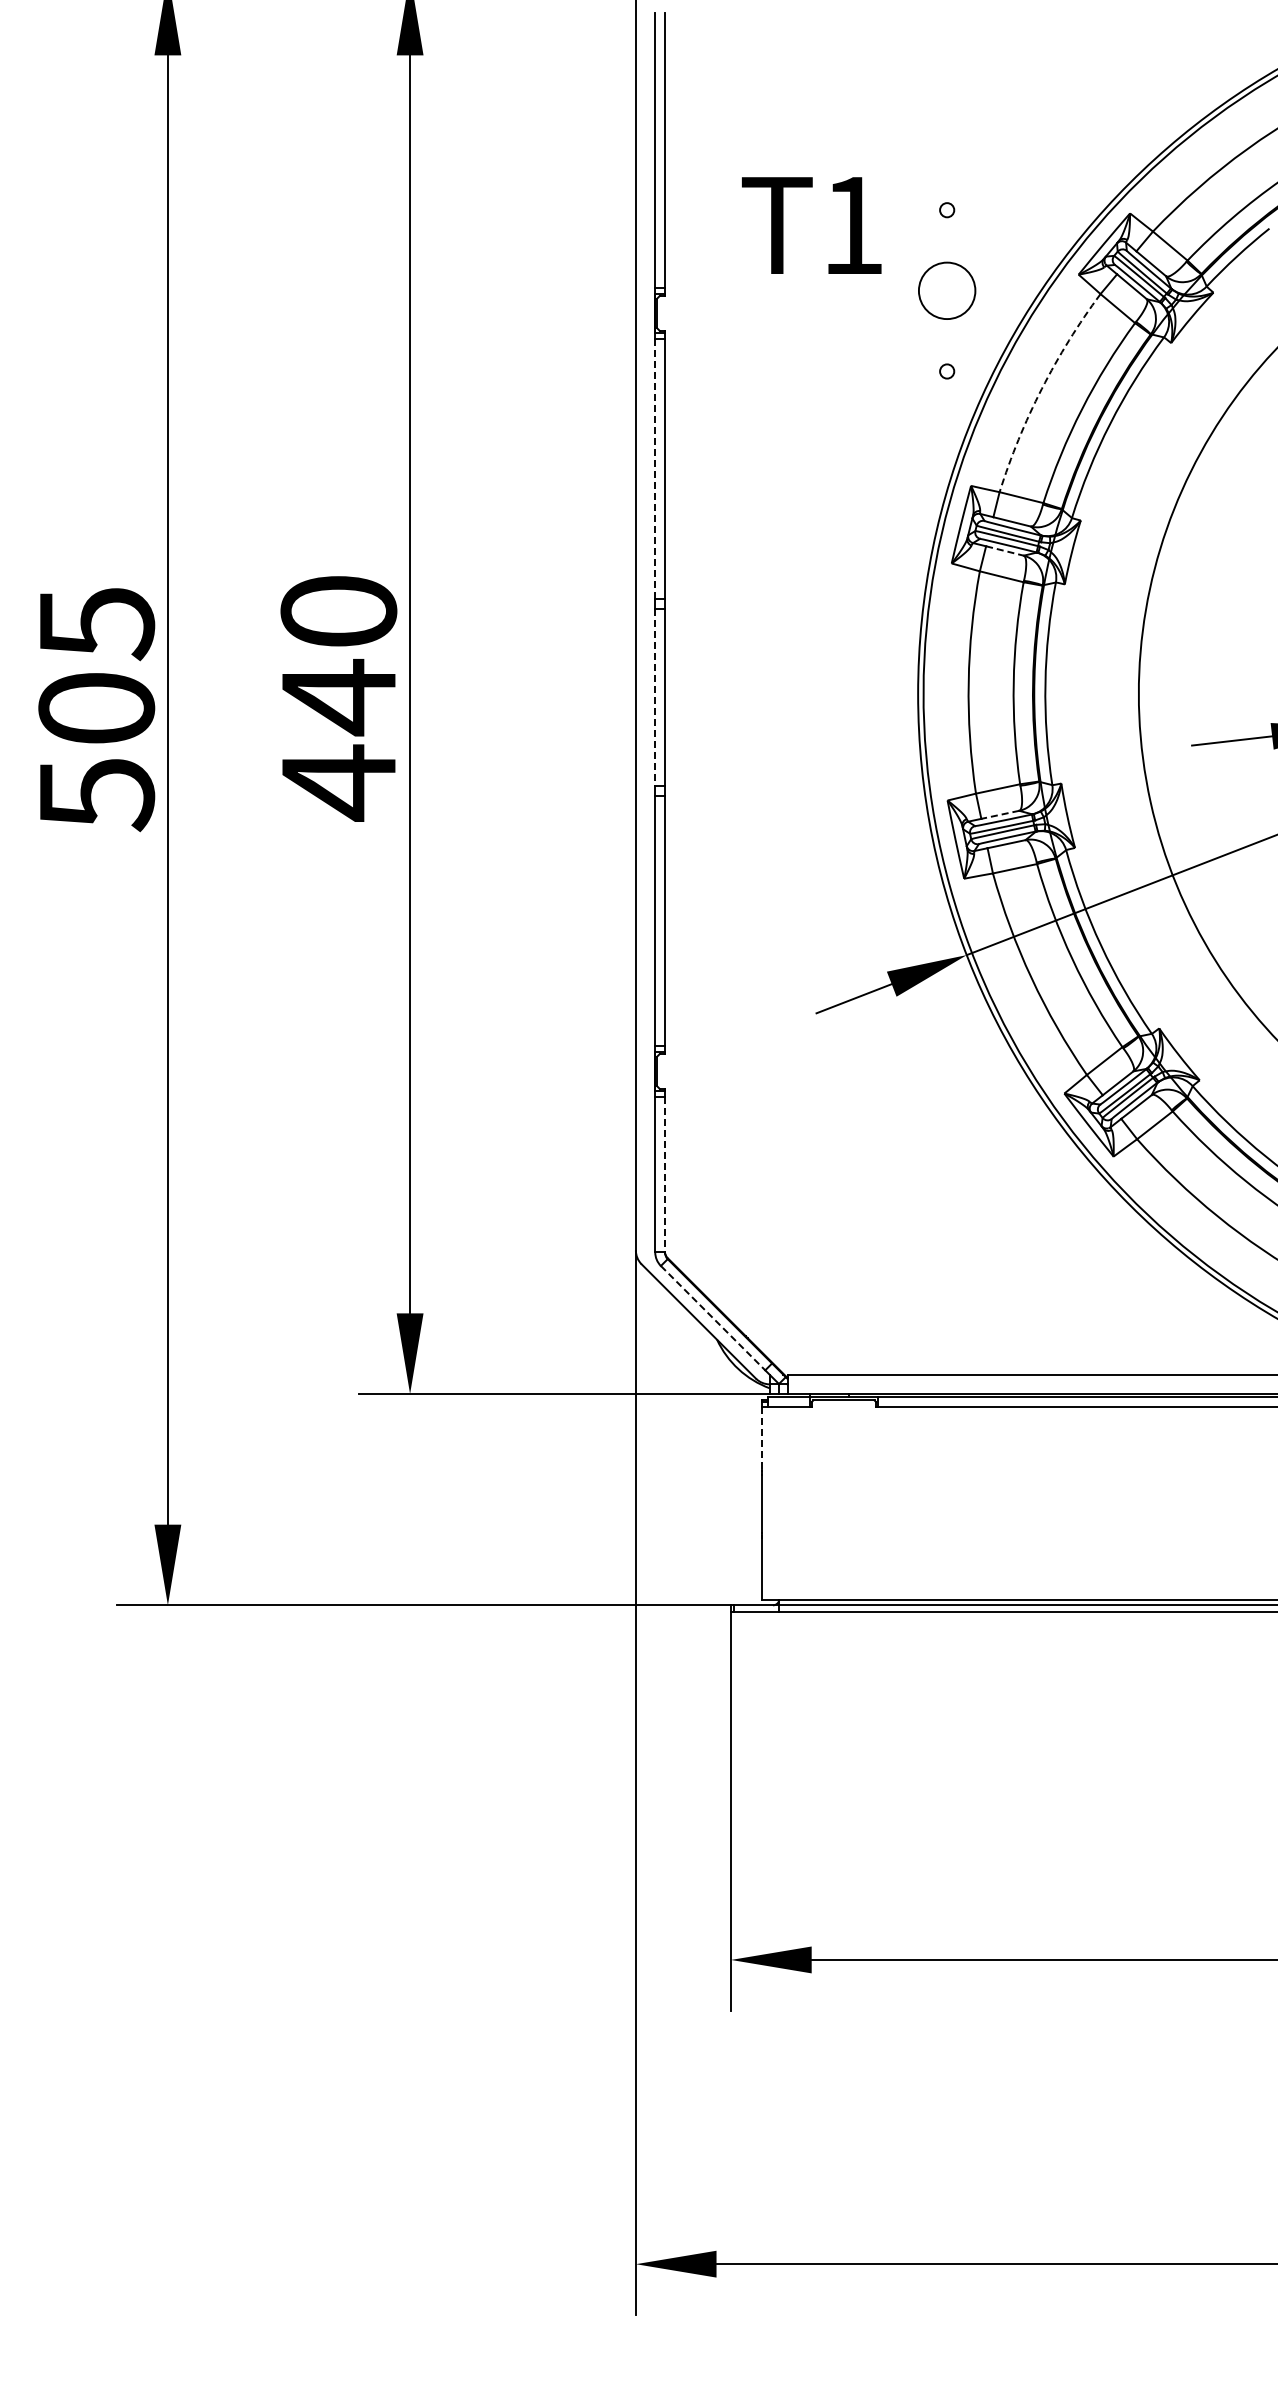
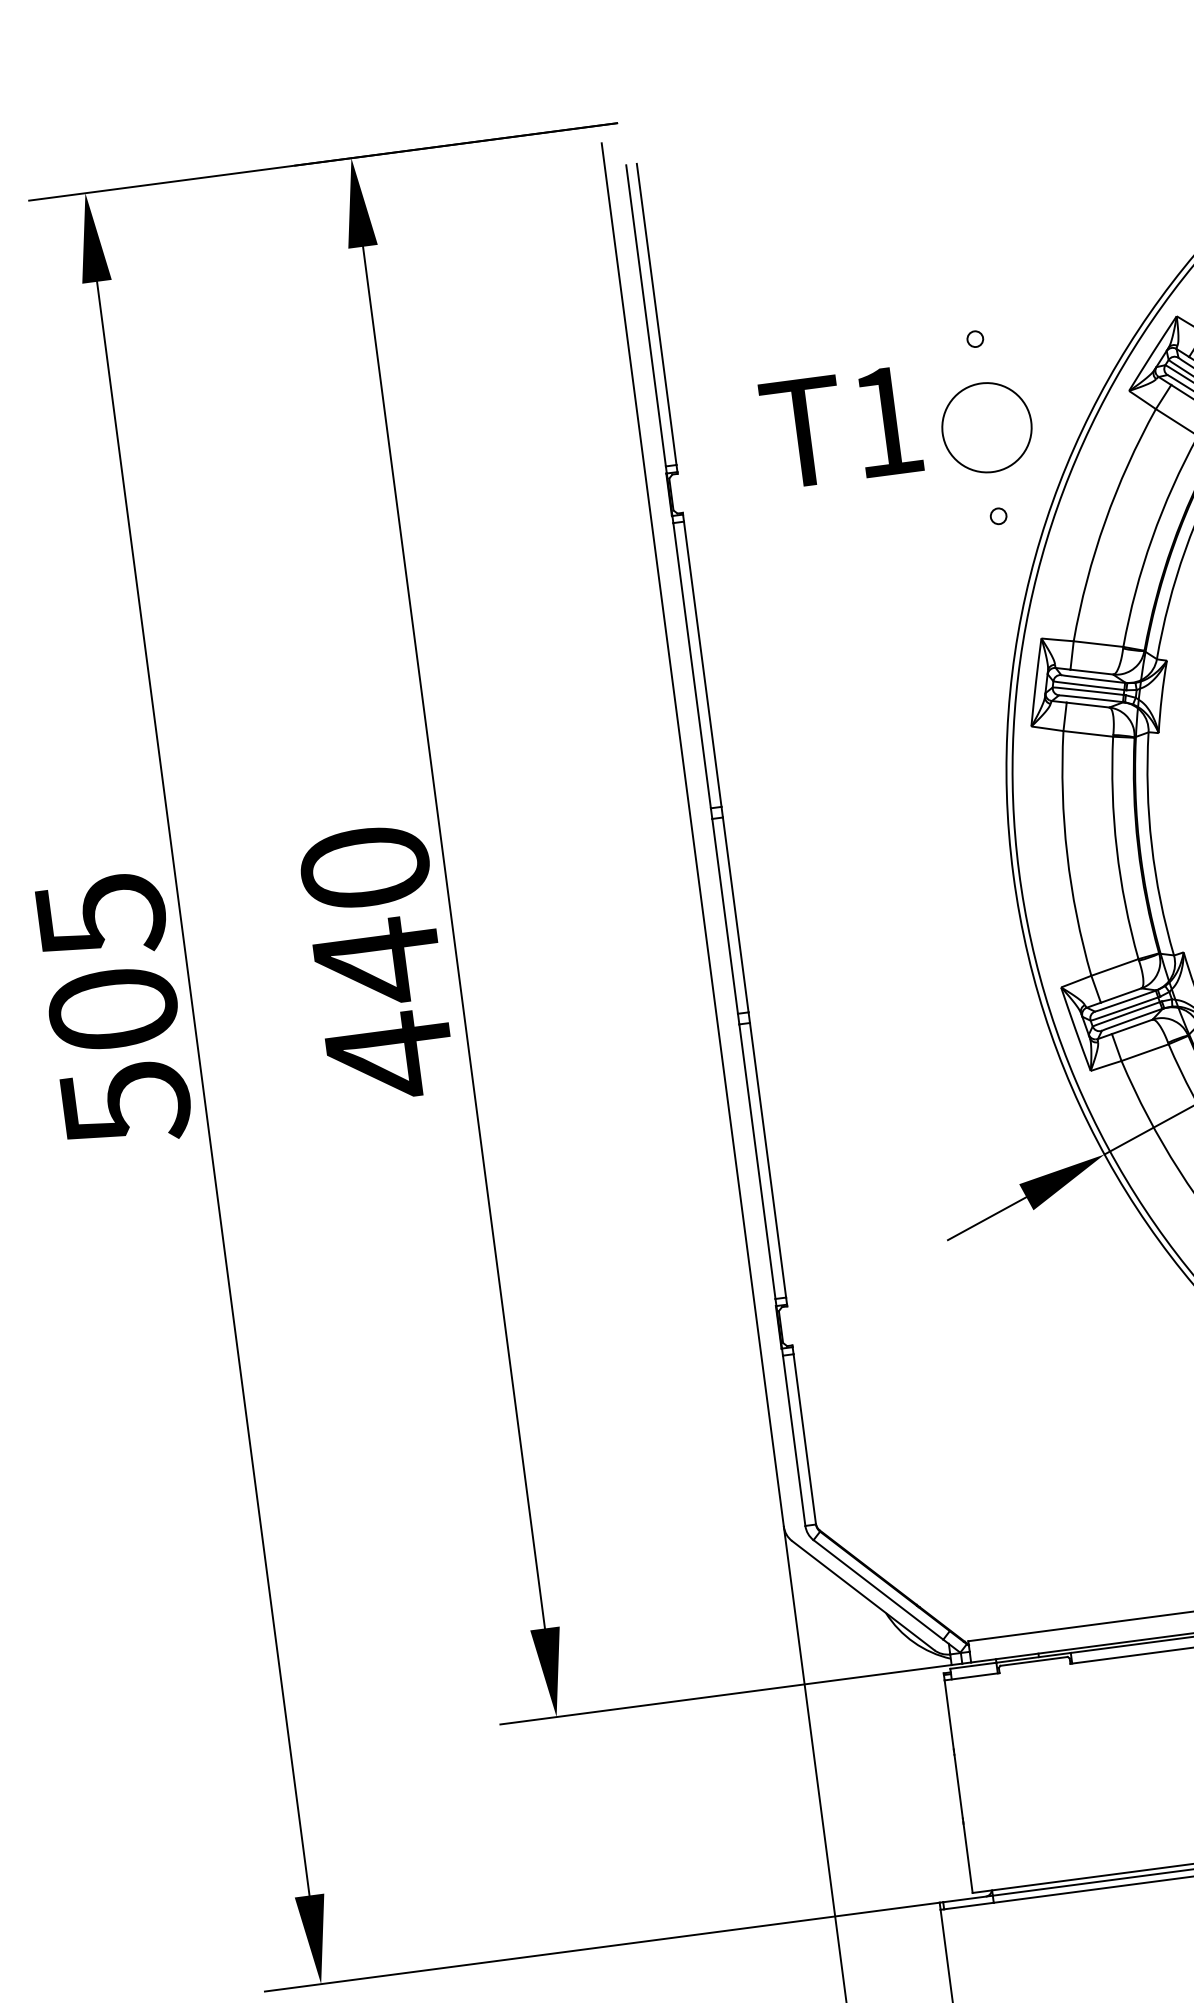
text: (811, 225) -> (840, 427), moved
circle: (946, 290) -> (986, 427), size x1.43
arc: (1041, 388) -> (1104, 521), dashed -> solid
line: (655, 469) -> (692, 666), dashed -> solid
line: (1005, 551) -> (1088, 705), dashed -> solid
line: (655, 697) -> (725, 916), dashed -> solid
line: (999, 814) -> (1120, 995), dashed -> solid
line: (664, 1174) -> (804, 1439), dashed -> solid
line: (713, 1318) -> (878, 1590), dashed -> solid
line: (761, 1438) -> (949, 1715), dashed -> solid

